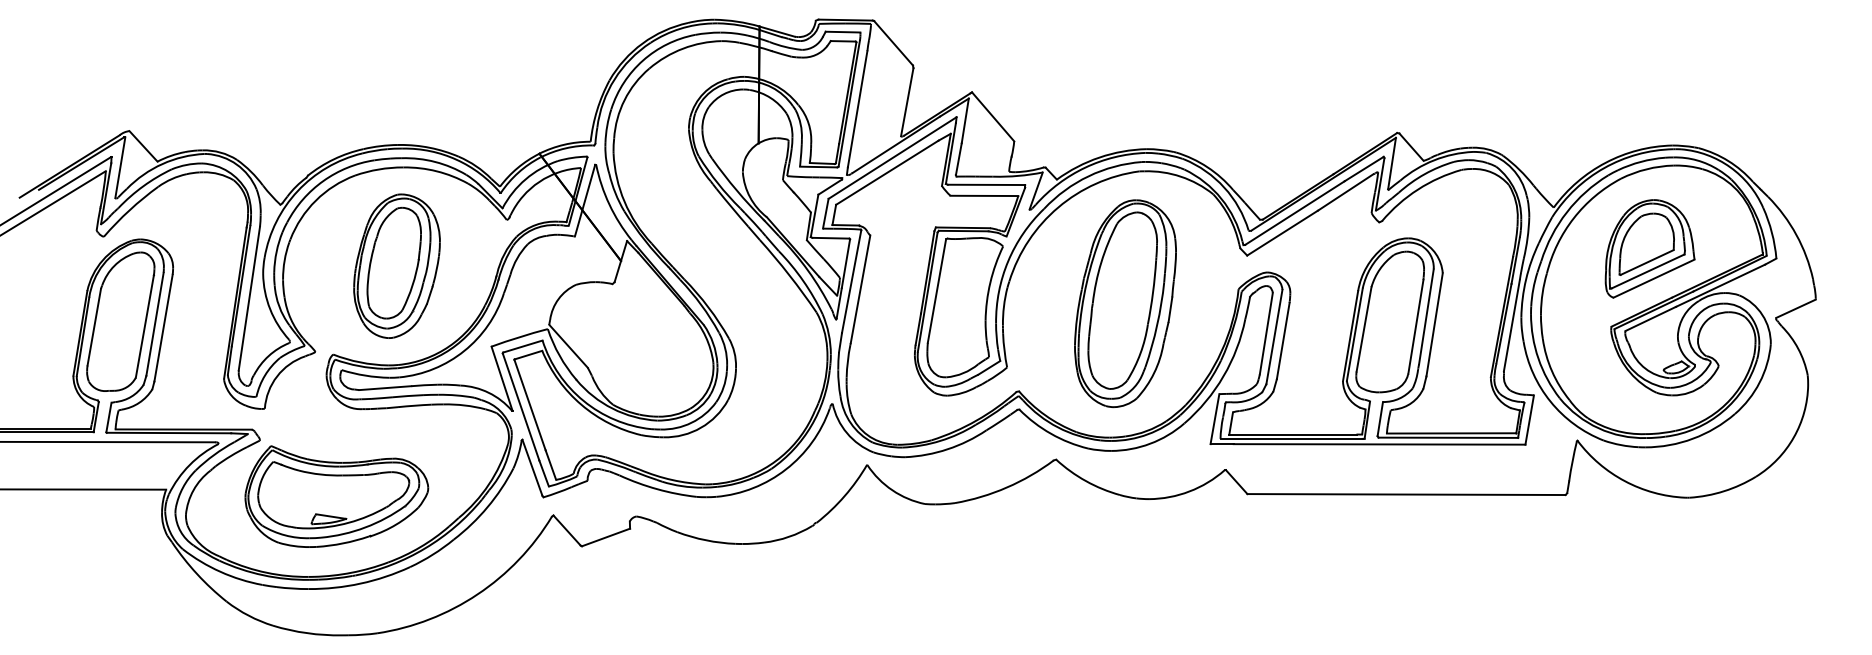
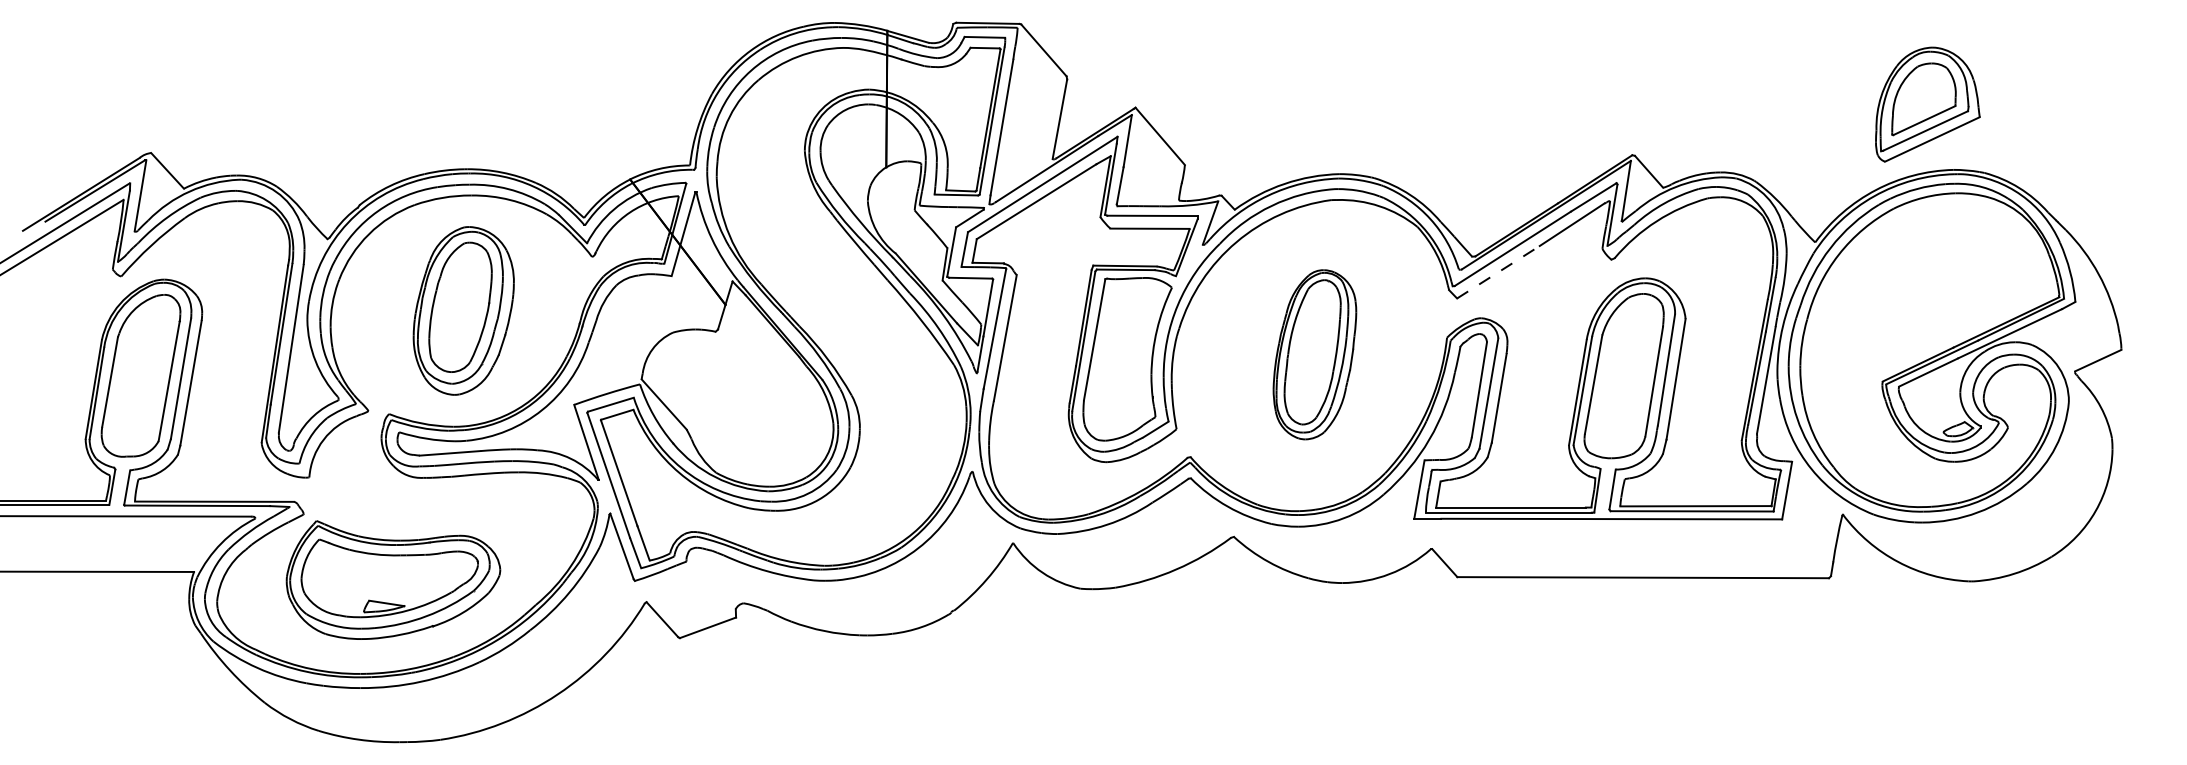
line: (1282, 233) -> (1498, 272), solid -> dashed
part: (1649, 248) -> (1927, 104), moved
part: (1125, 303) -> (1314, 354), size x0.7

